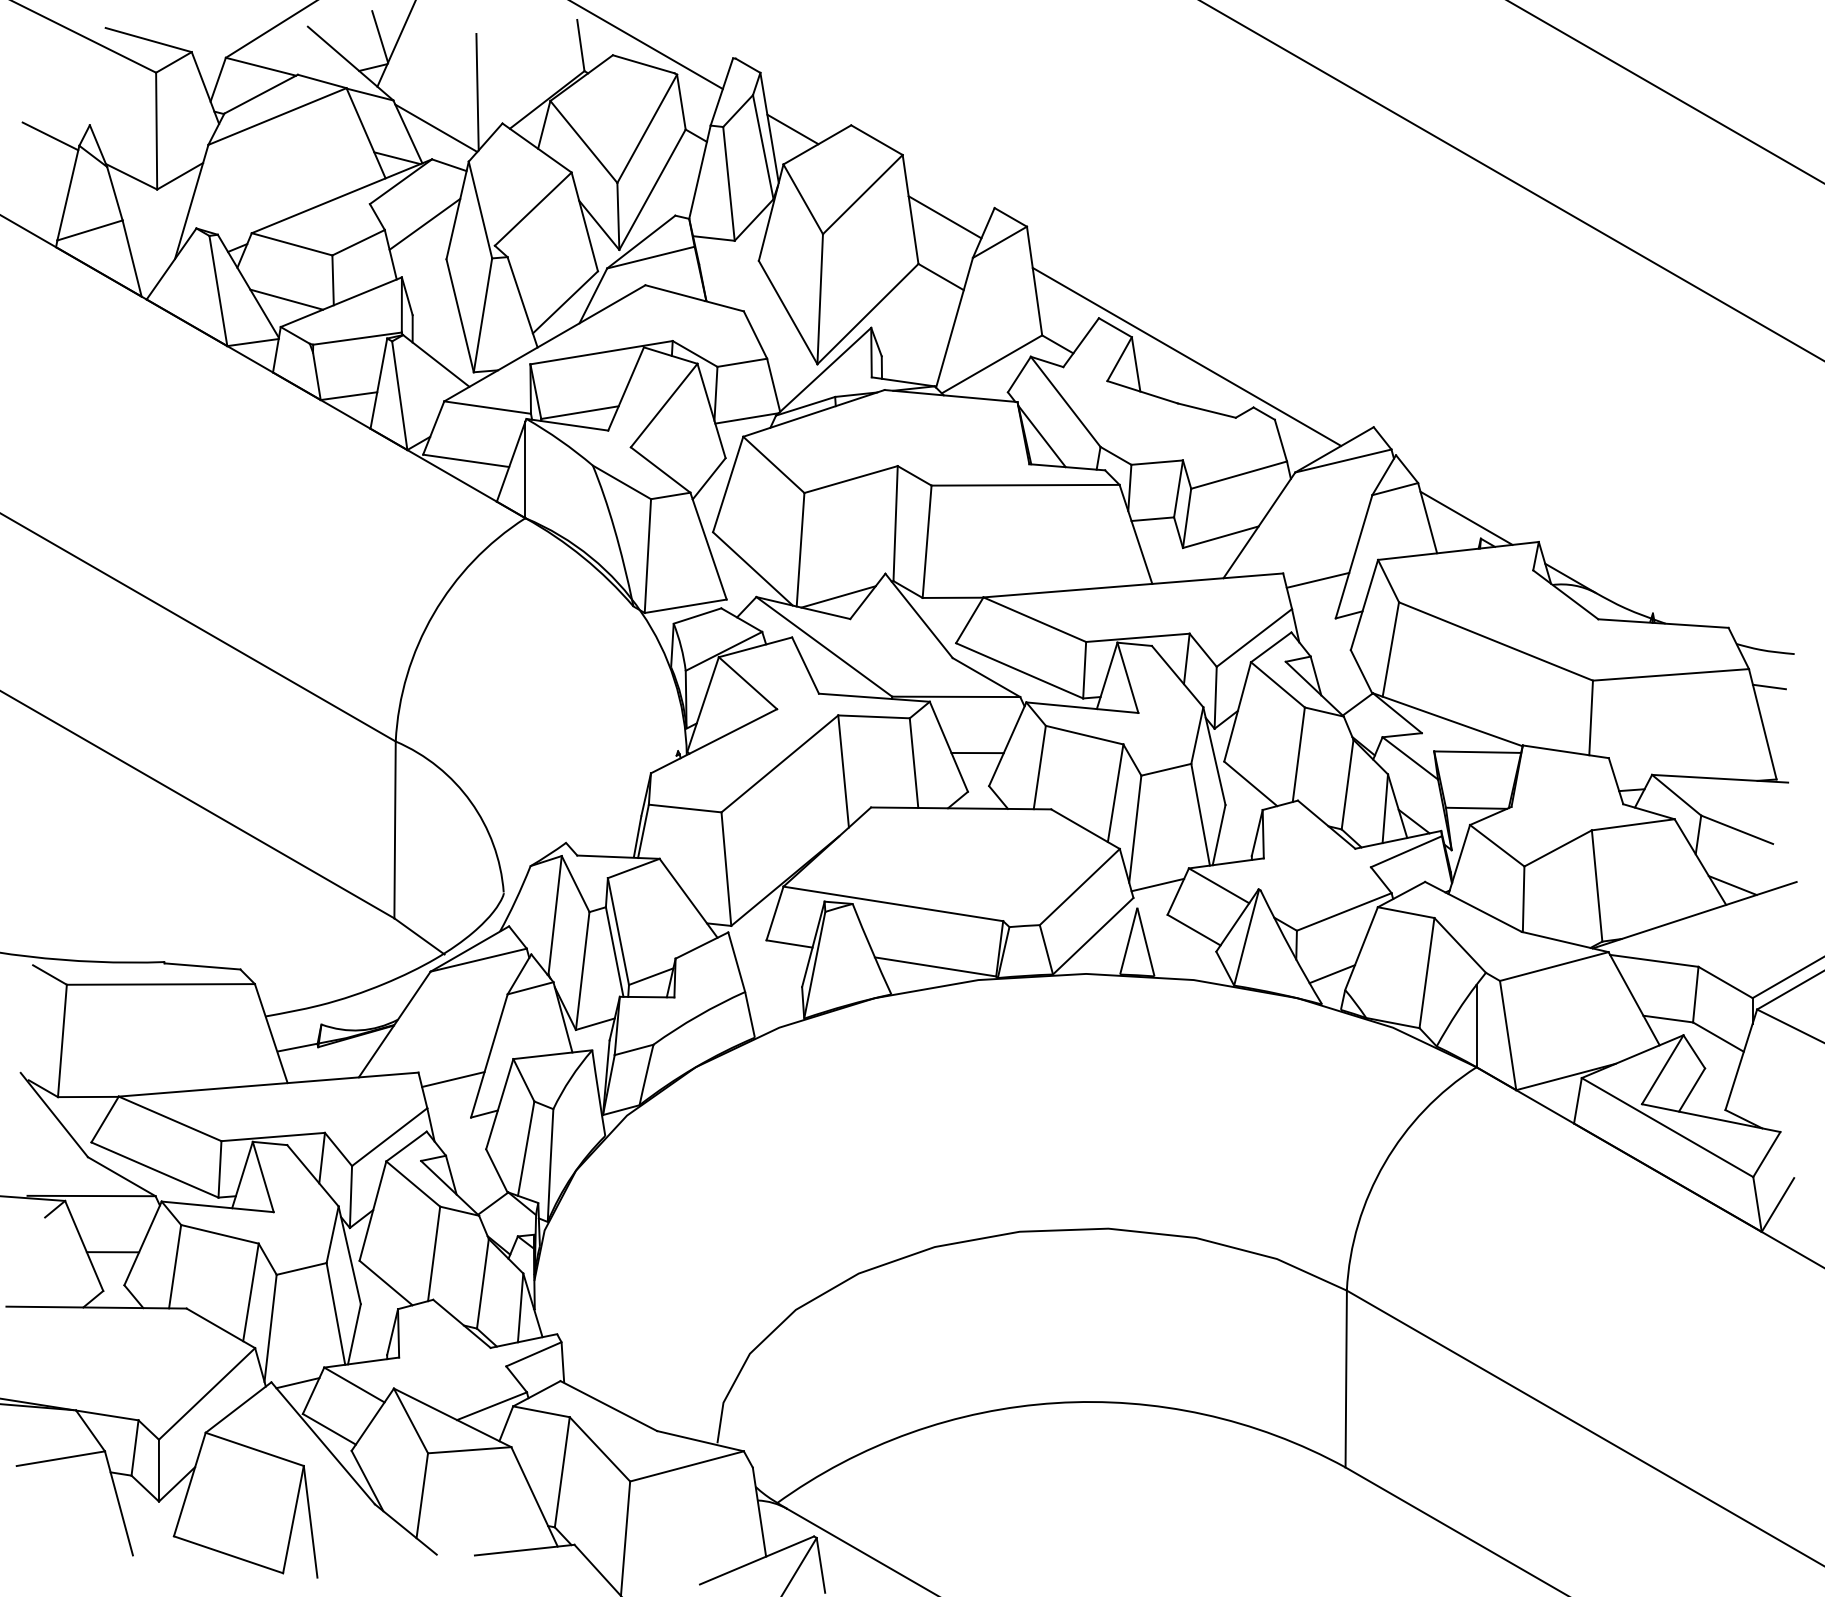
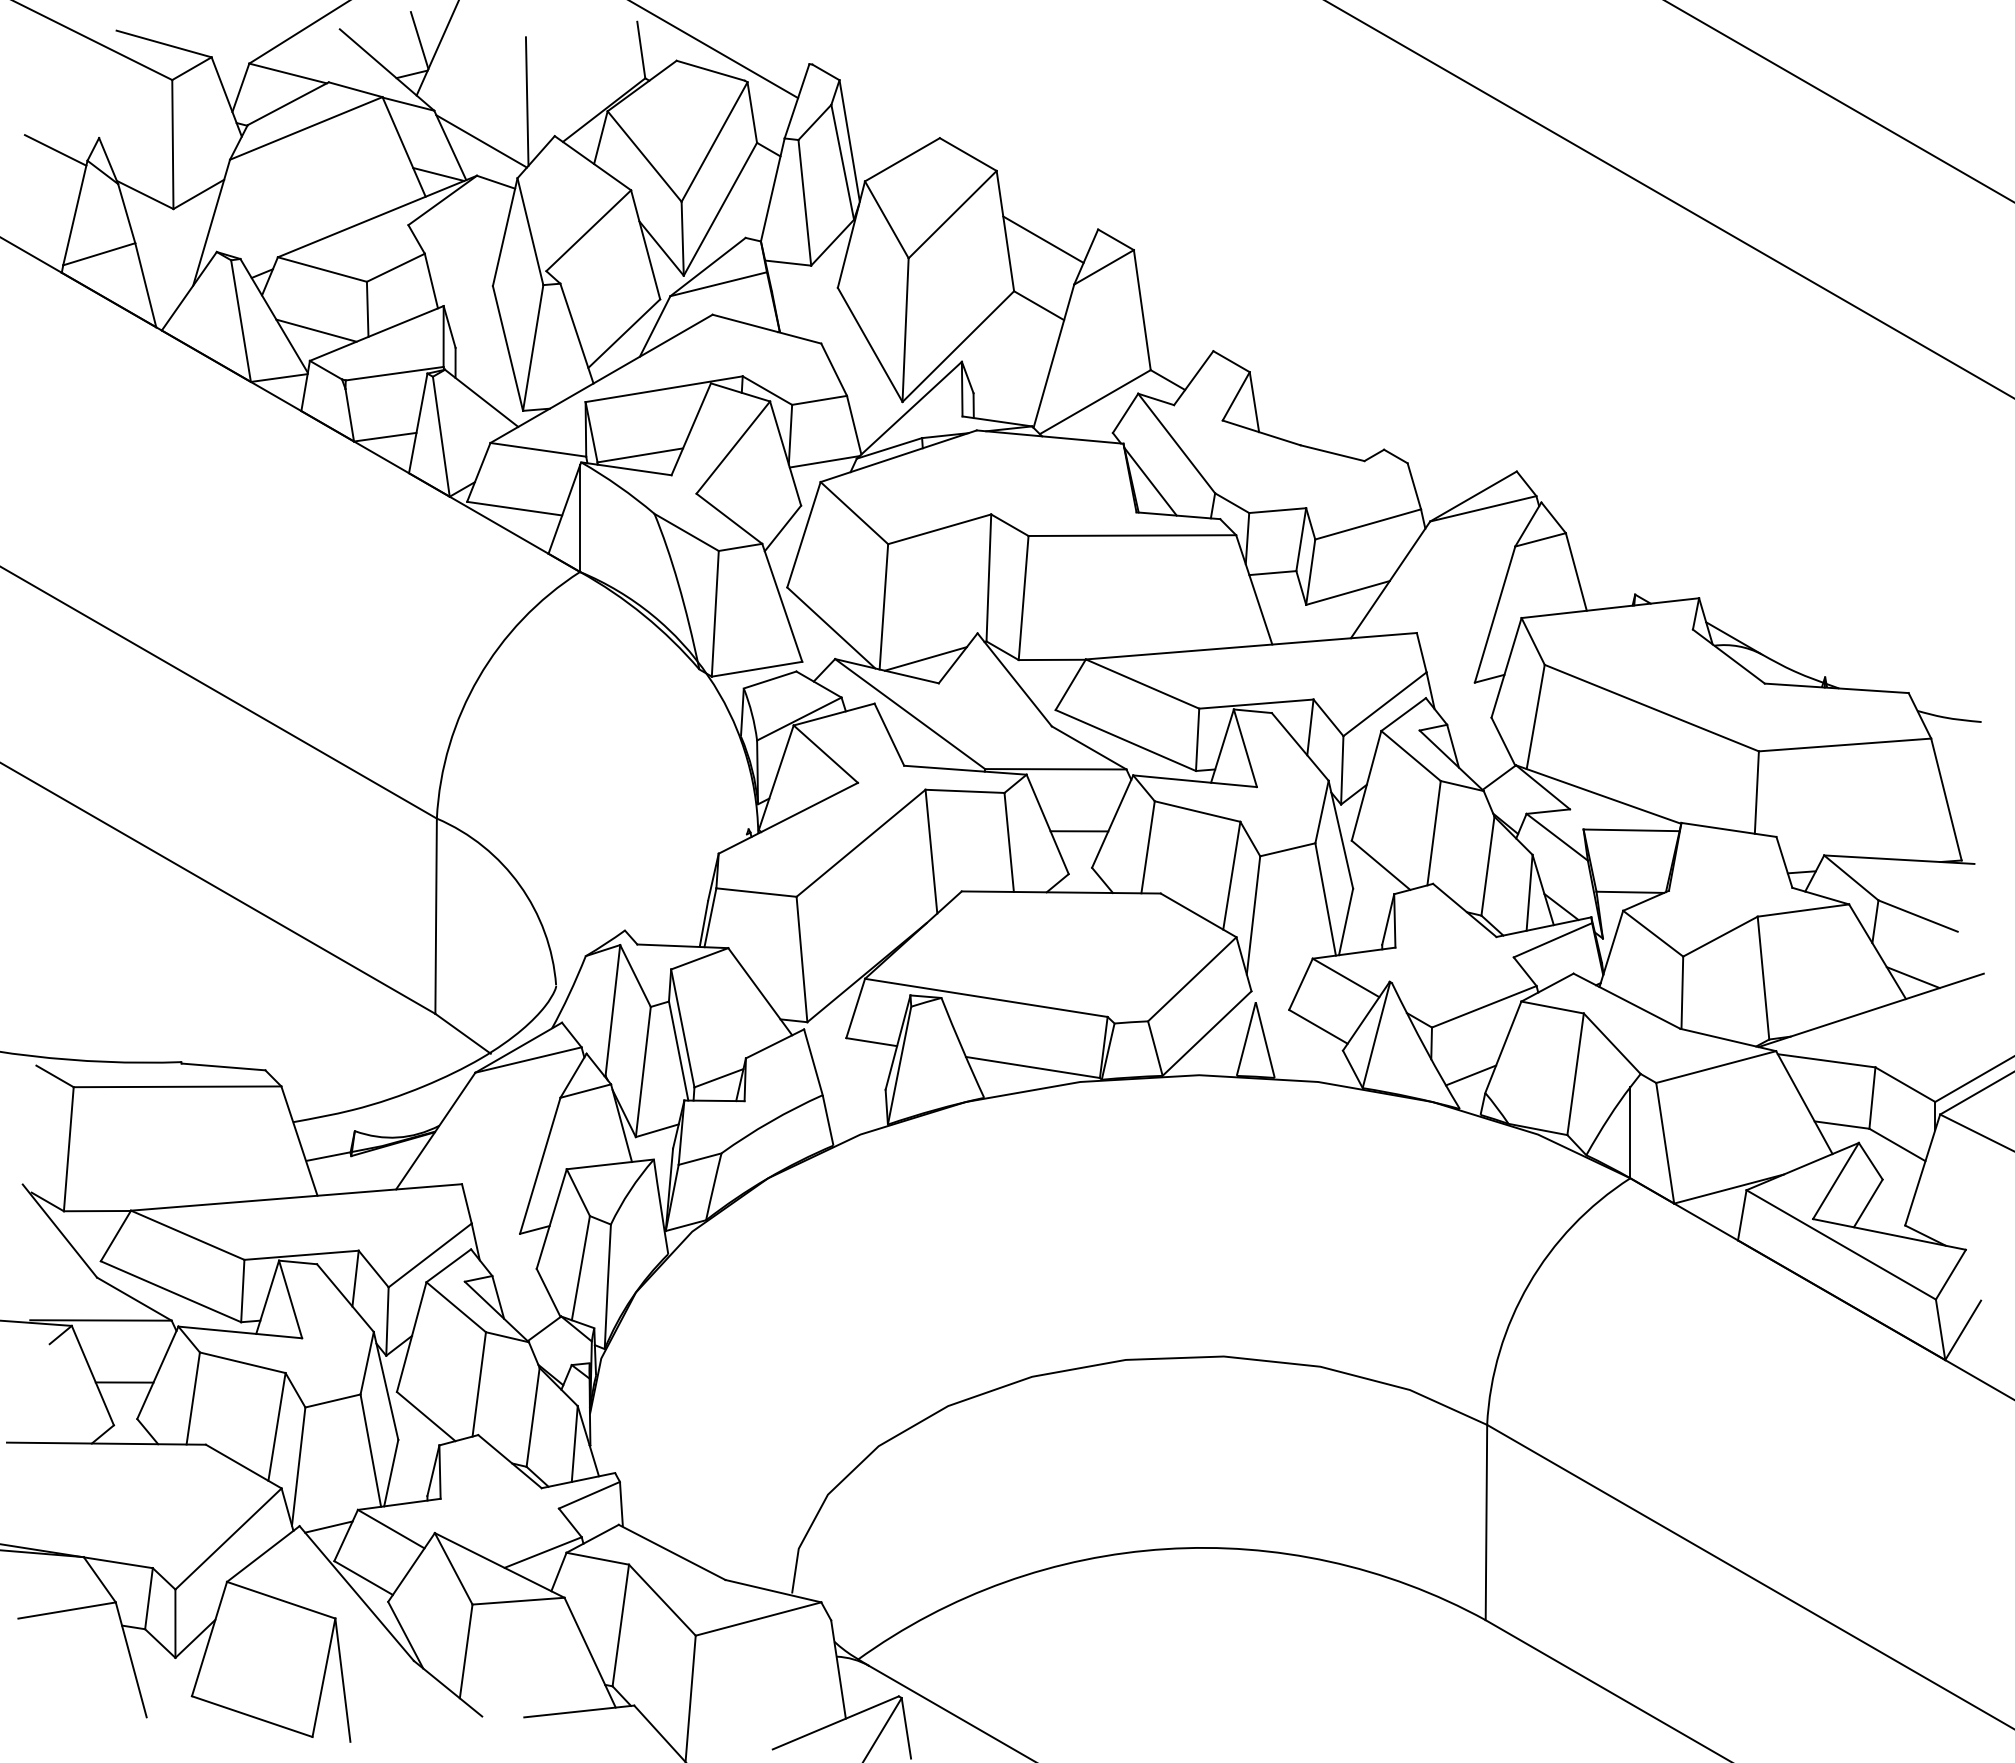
line: (792, 129) -> (875, 142), removed
line: (425, 224) -> (469, 247), removed
line: (1186, 356) -> (1310, 393), removed
line: (1466, 517) -> (1619, 571), removed
line: (1317, 580) -> (1454, 640), removed
line: (1769, 686) -> (1953, 757), removed
line: (1157, 884) -> (1278, 976), removed
line: (452, 1079) -> (499, 1191), removed

